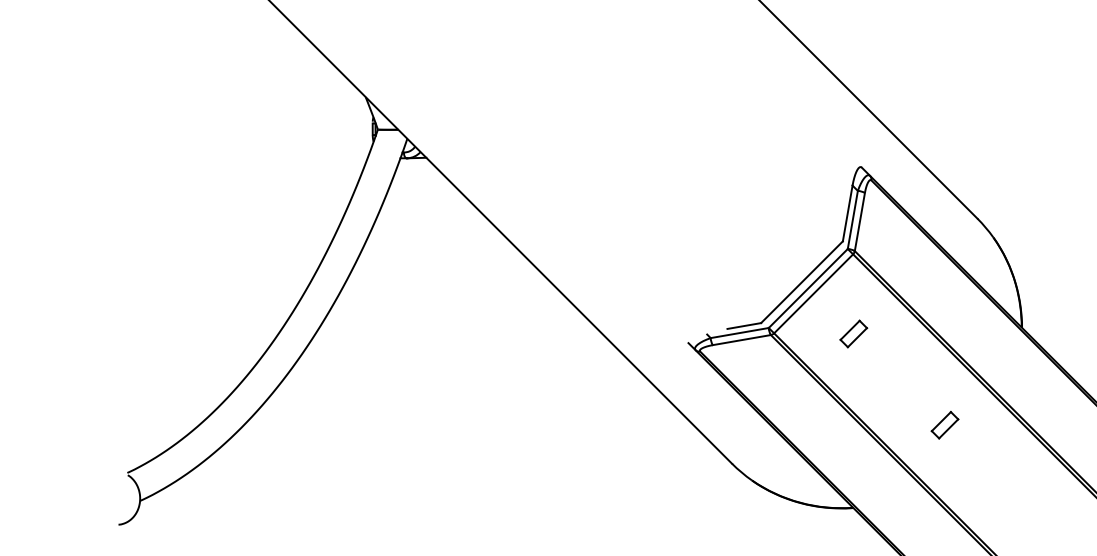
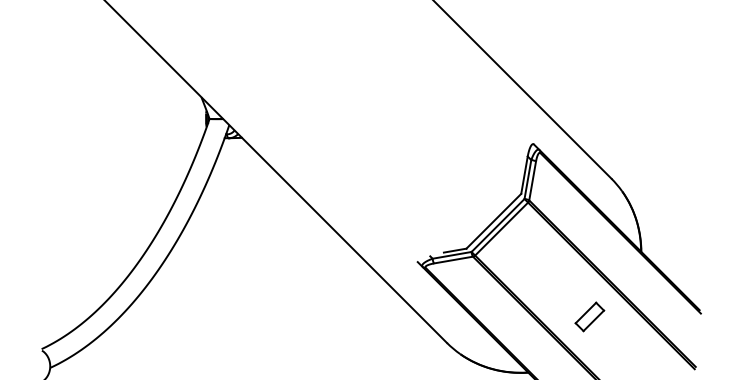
part: (853, 333) -> (528, 255), removed
part: (944, 425) -> (589, 317), size x1.6

